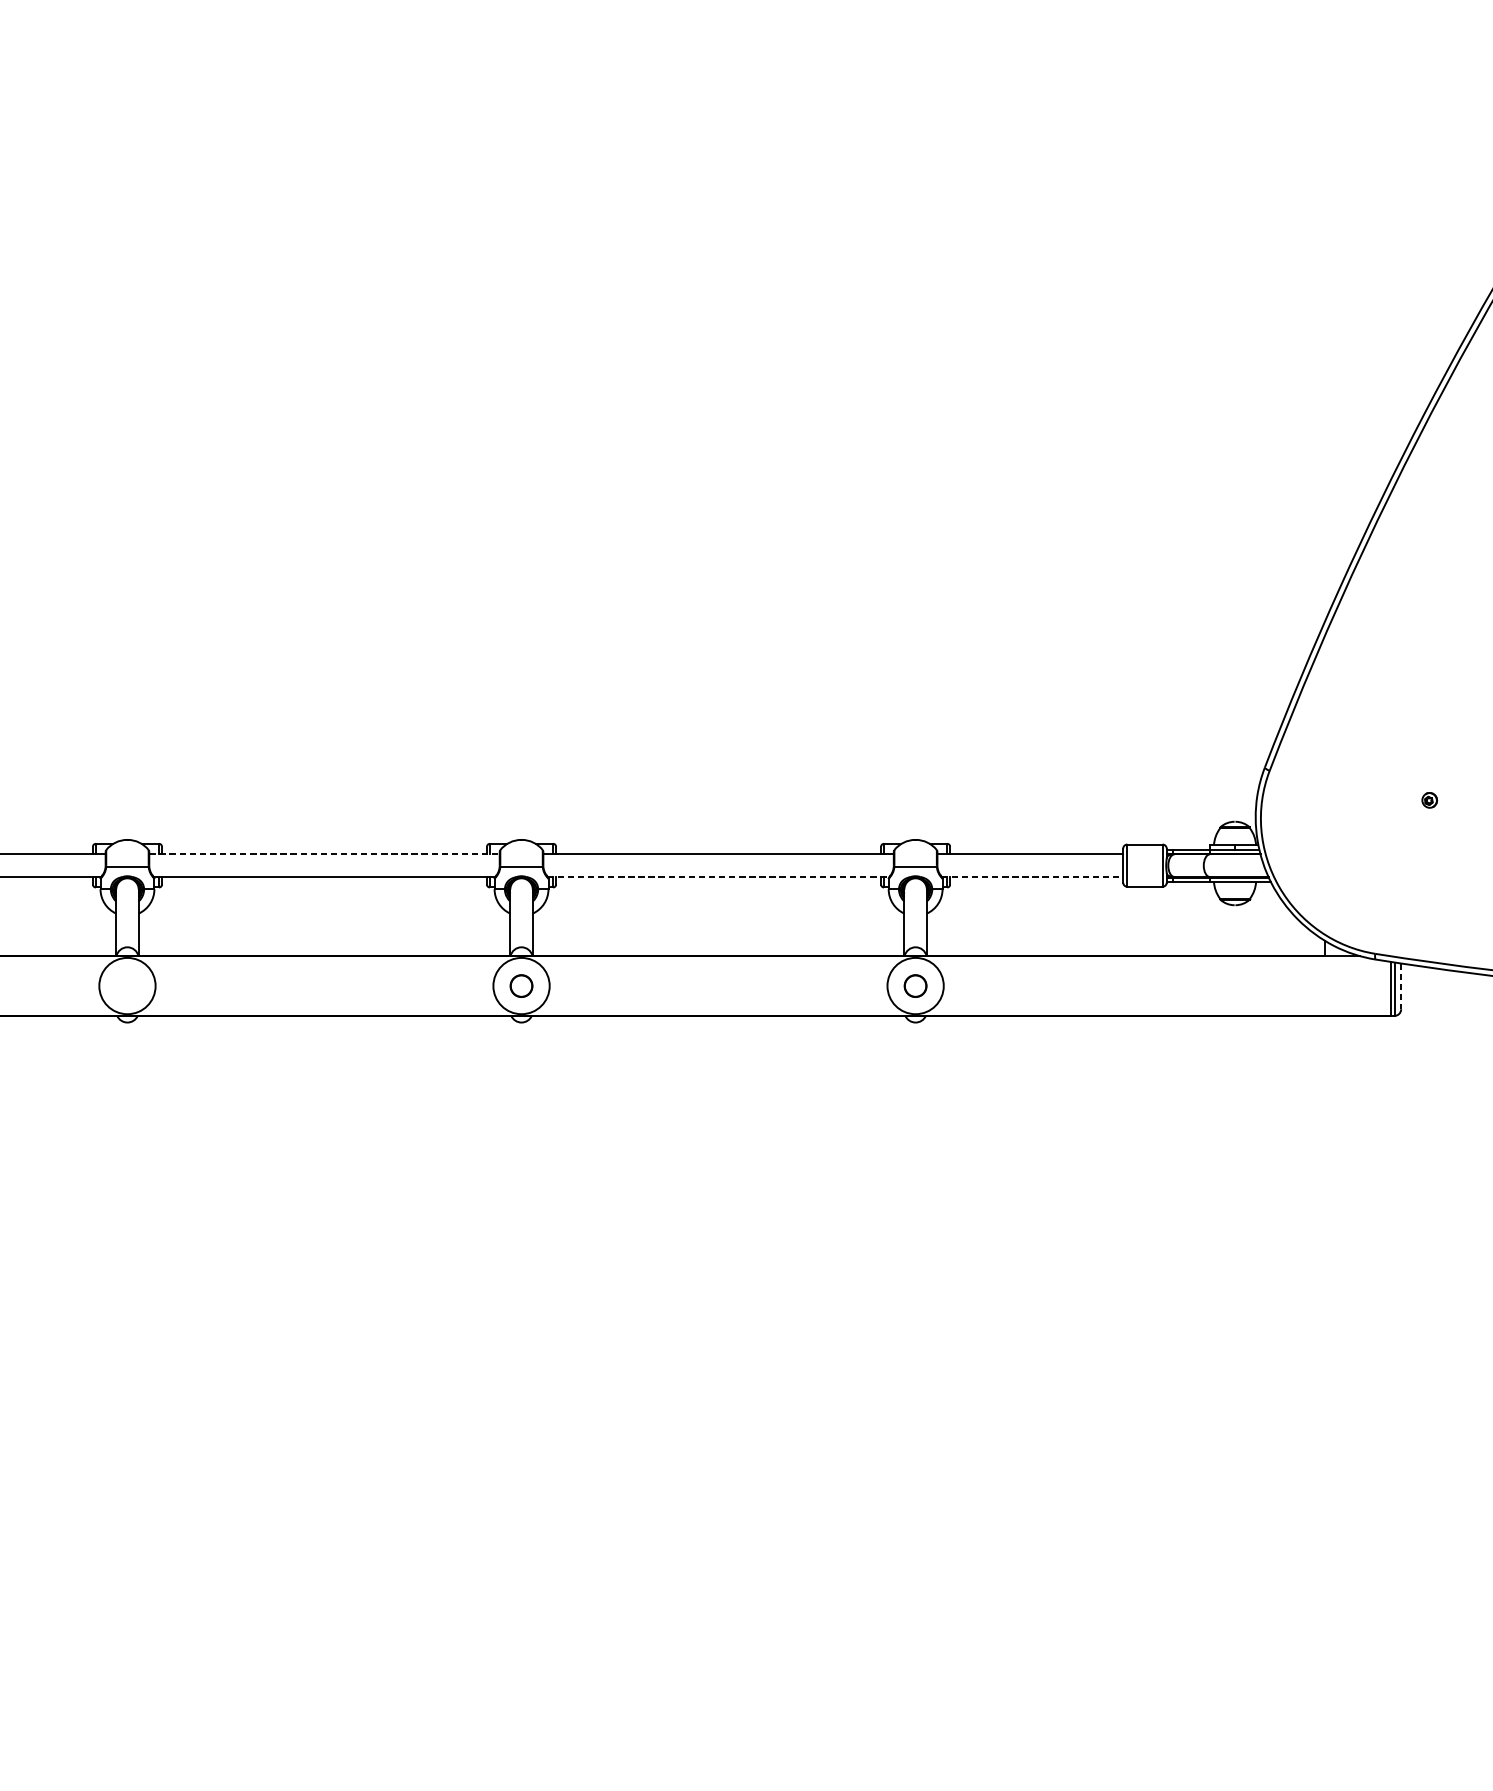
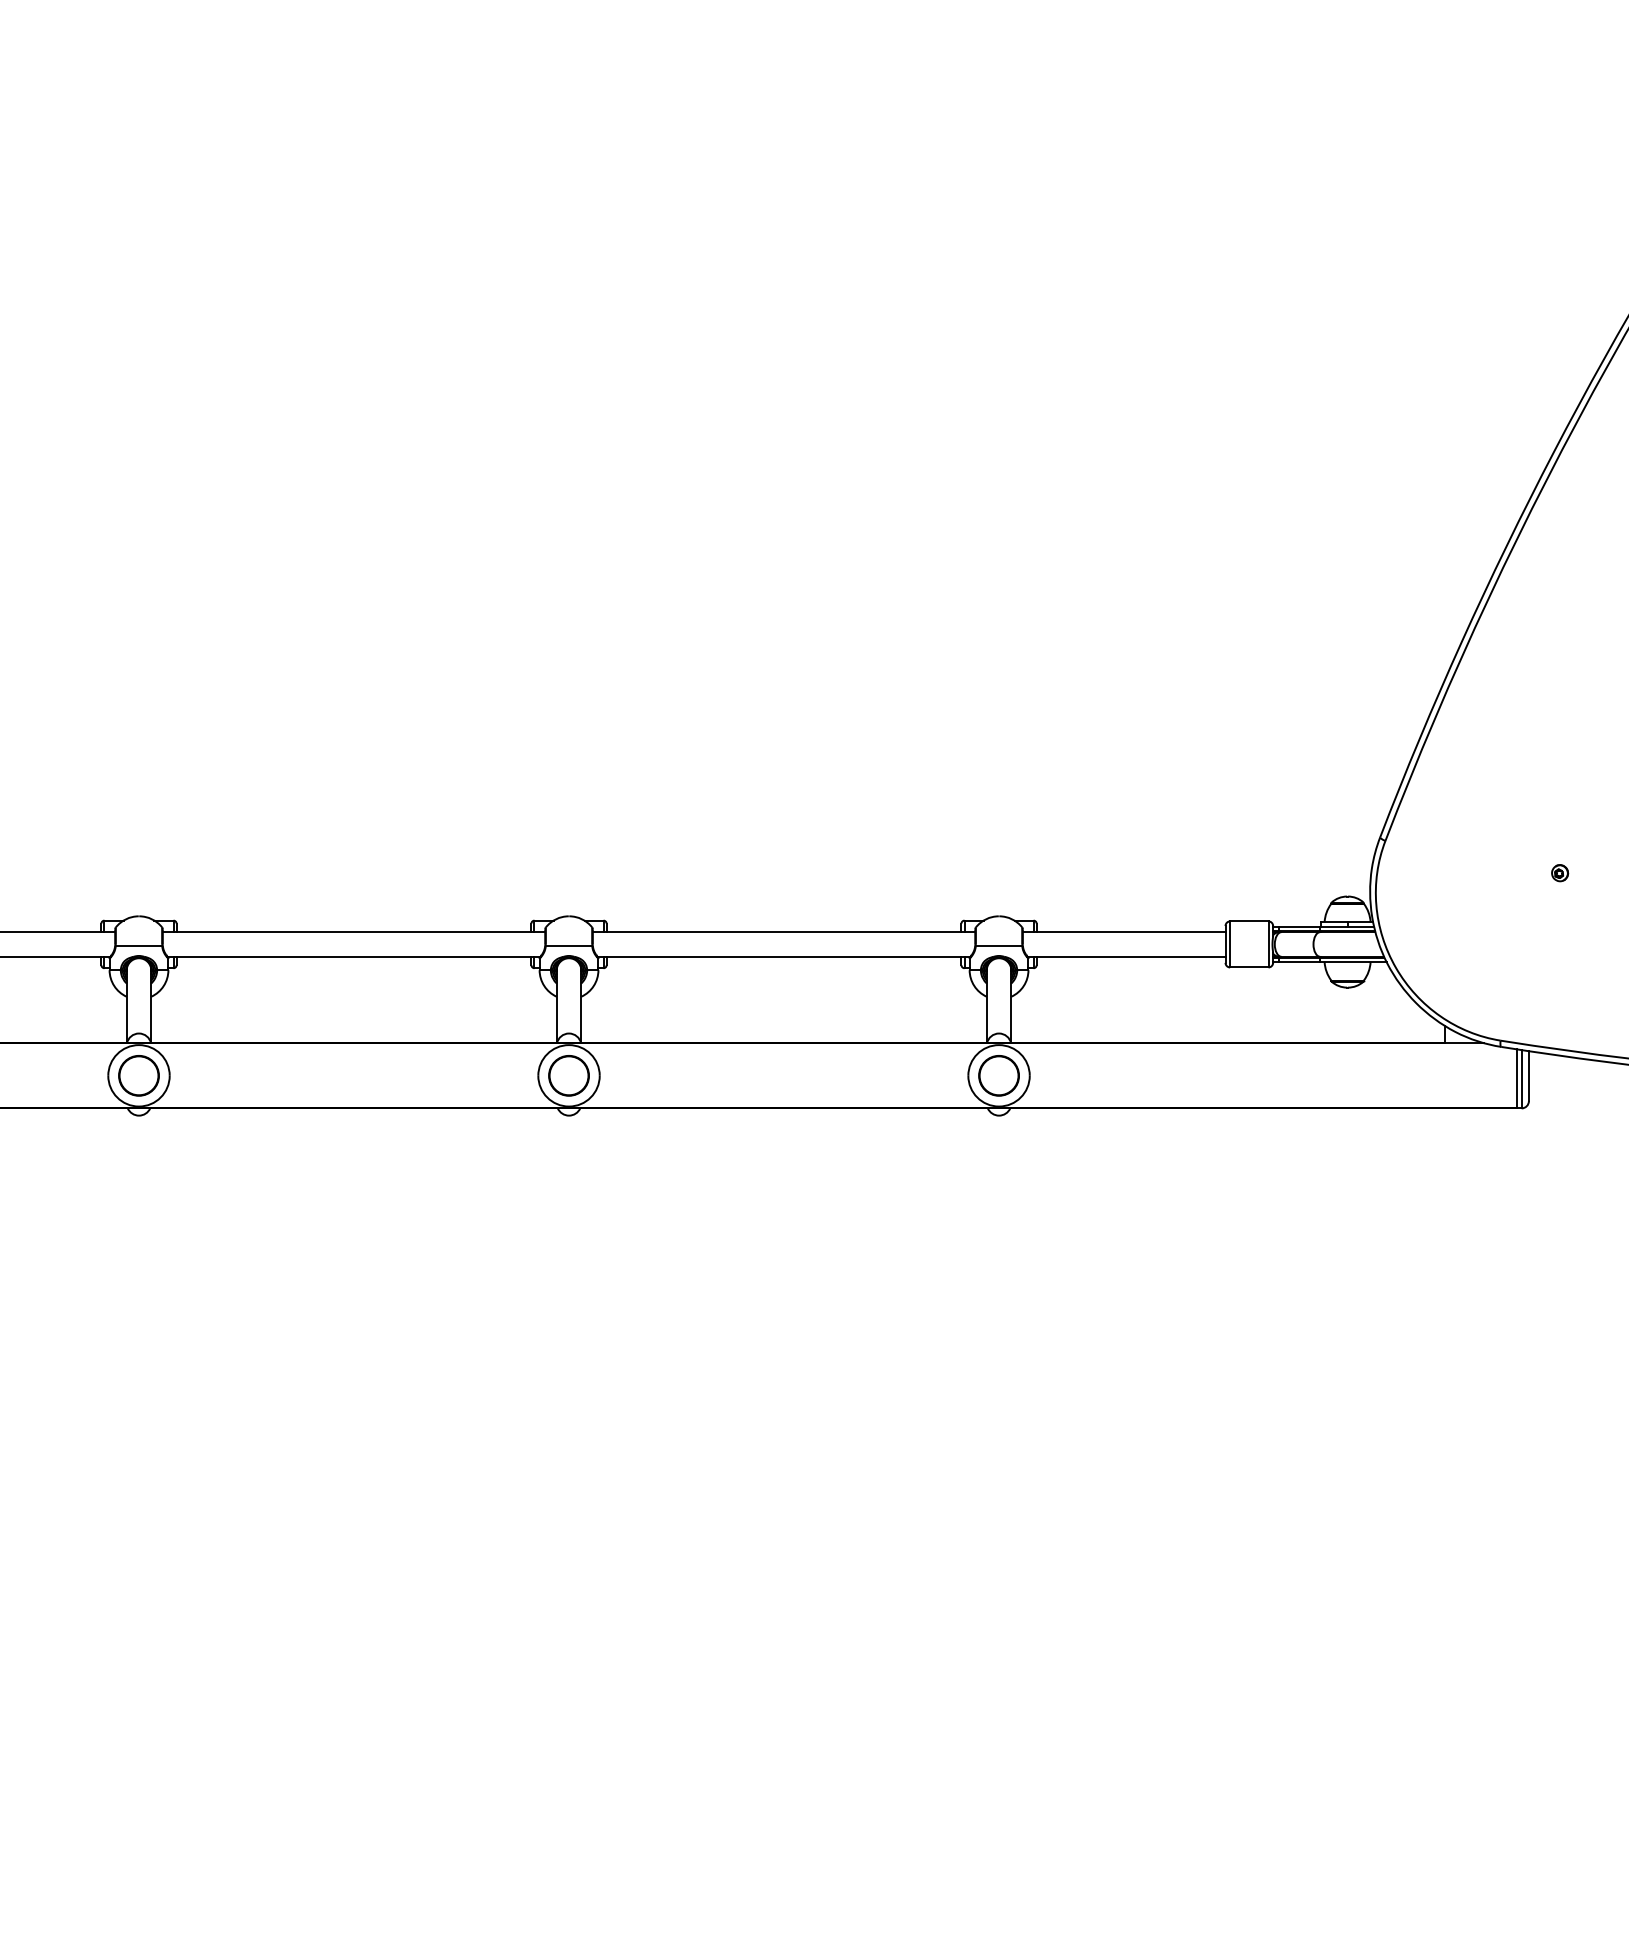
line: (324, 854) -> (354, 932), dashed -> solid
line: (719, 876) -> (784, 956), dashed -> solid
line: (1032, 876) -> (1126, 956), dashed -> solid
circle: (127, 985) -> (138, 1075), added
circle: (521, 985) -> (568, 1075), size x1.67
circle: (915, 985) -> (998, 1075), size x1.67
line: (1400, 986) -> (1528, 1076), dashed -> solid

